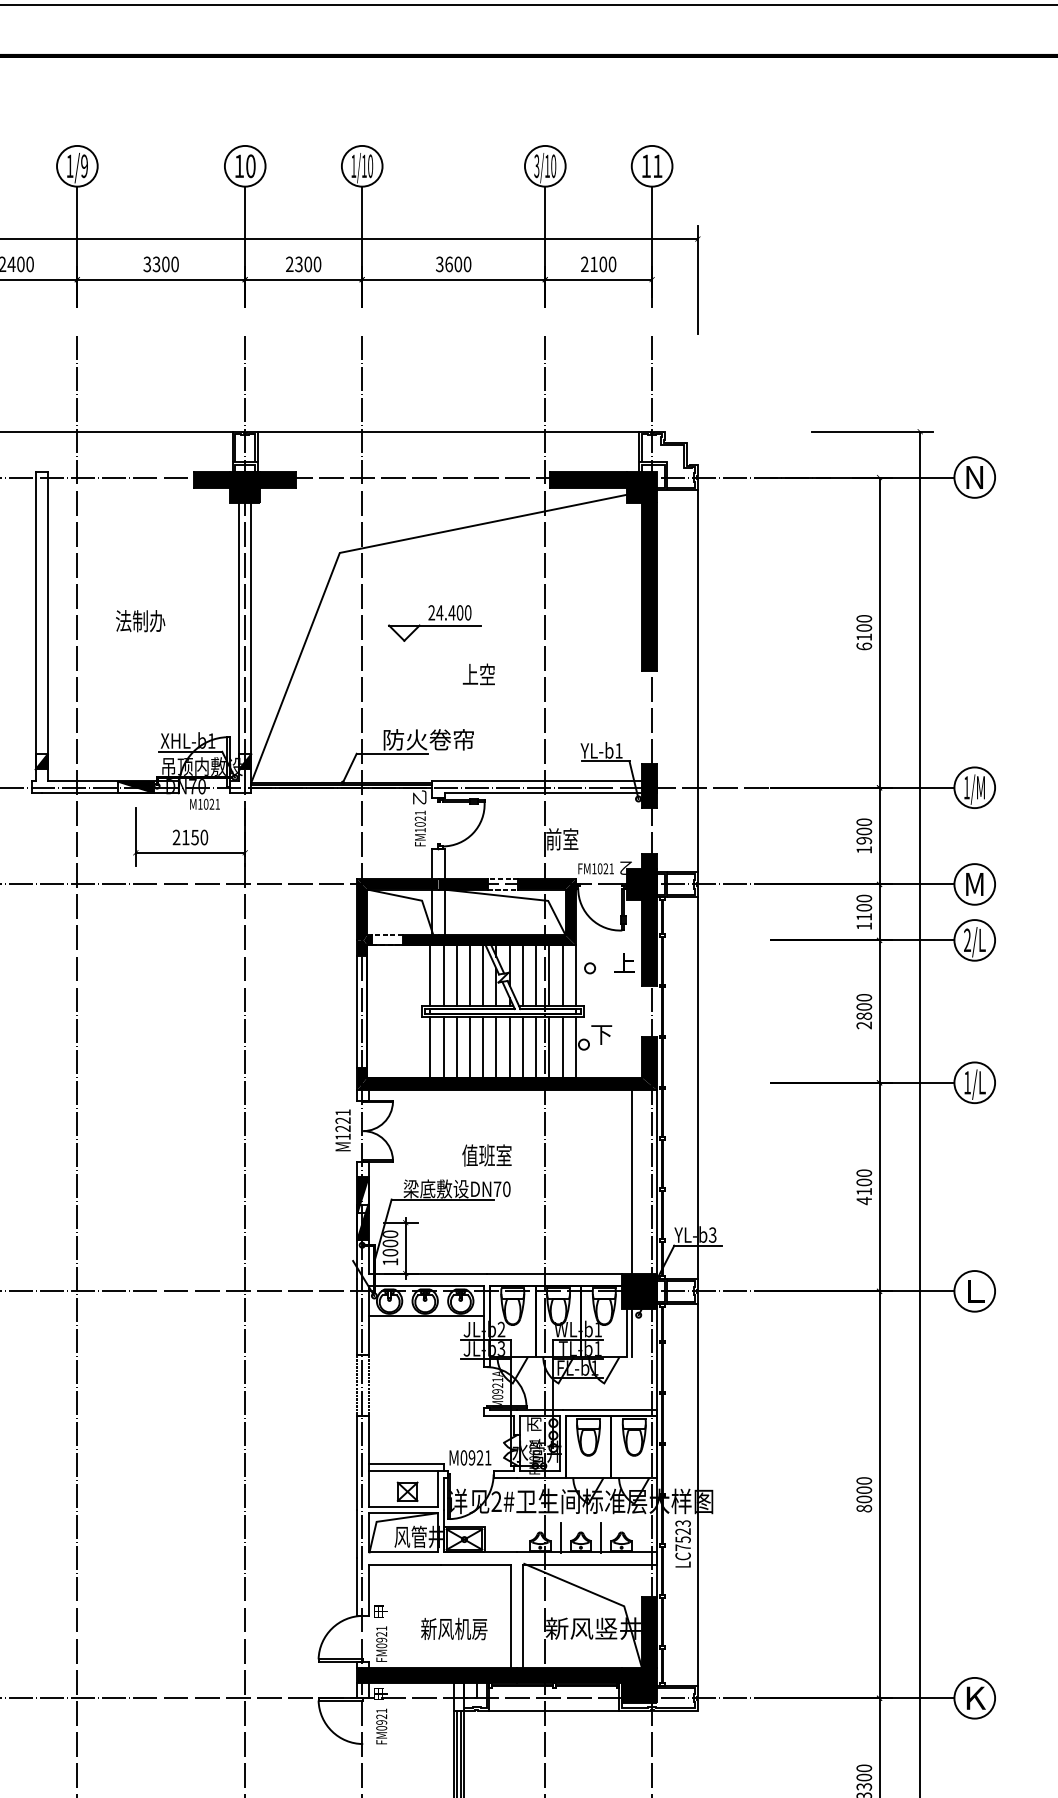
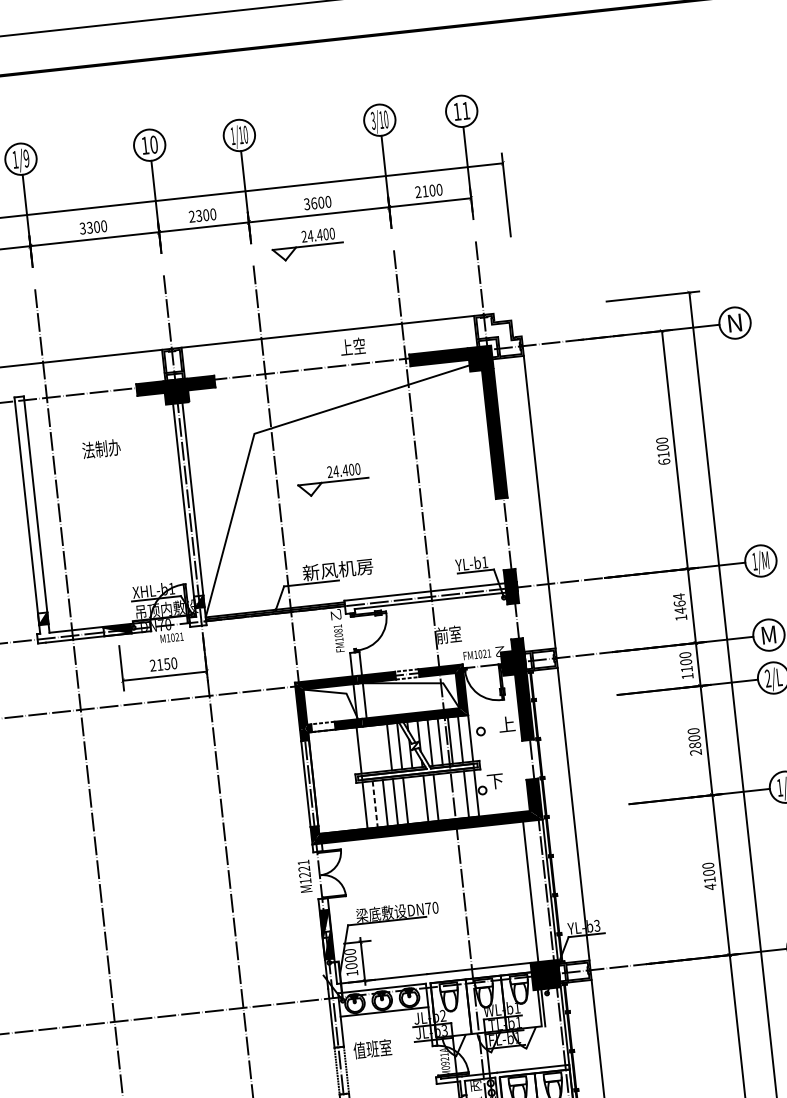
part: (434, 316) -> (307, 244), added
text: (140, 621) -> (101, 449), moved
text: (478, 674) -> (352, 346), moved
text: (428, 739) -> (337, 569), 防火卷帘 -> 新风机房
text: (420, 818) -> (338, 630), FM1021 -> FM1081
text: (864, 831) -> (679, 603), 1900 -> 1464
line: (443, 975) -> (369, 749), removed
line: (456, 975) -> (379, 748), removed
line: (443, 1047) -> (375, 804), solid -> dashed
line: (496, 1047) -> (415, 799), removed
line: (536, 1047) -> (446, 796), removed
line: (549, 1047) -> (456, 795), removed
text: (486, 1155) -> (372, 1049), moved

